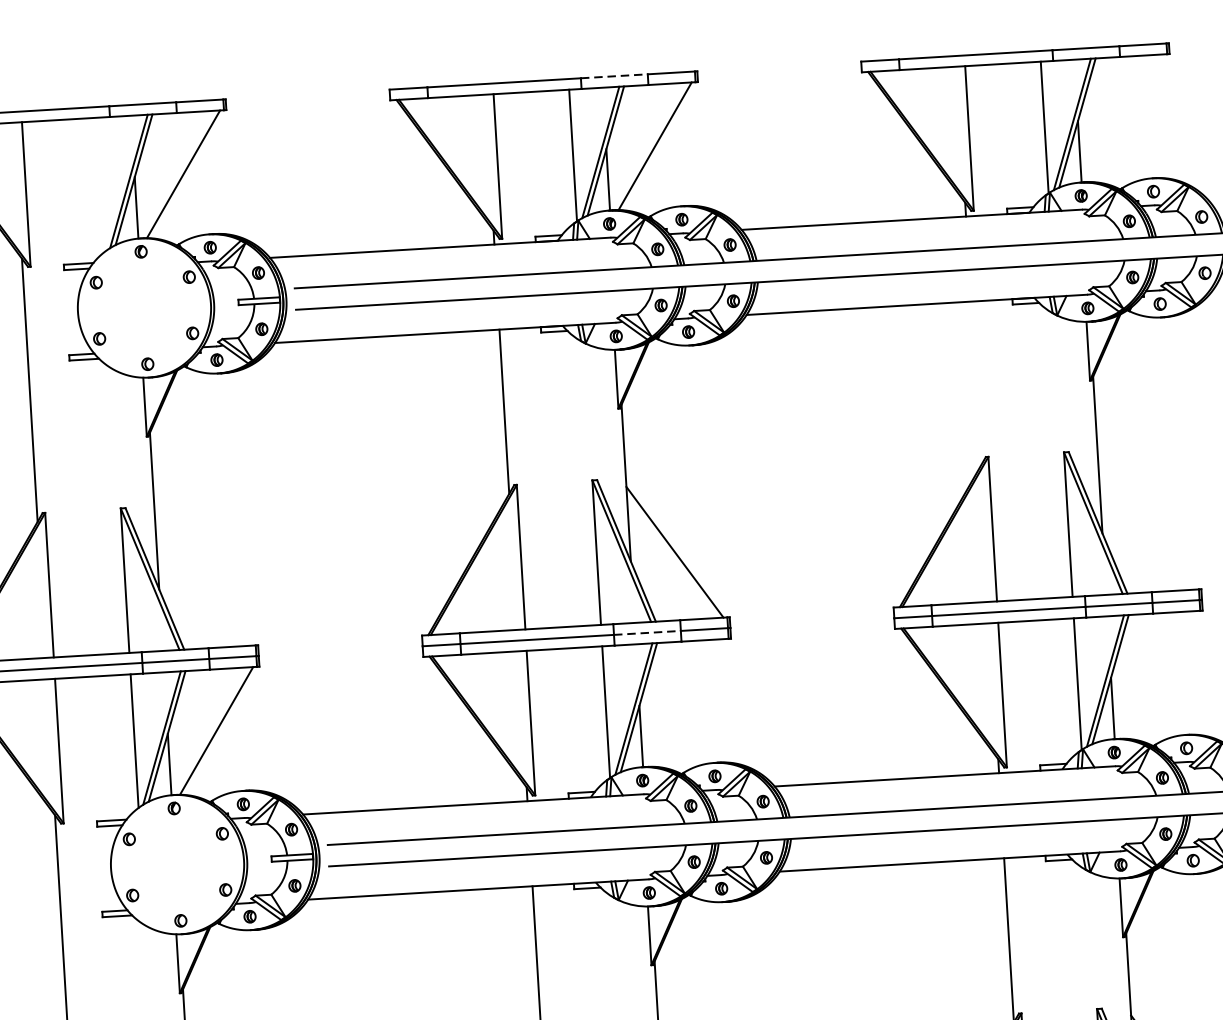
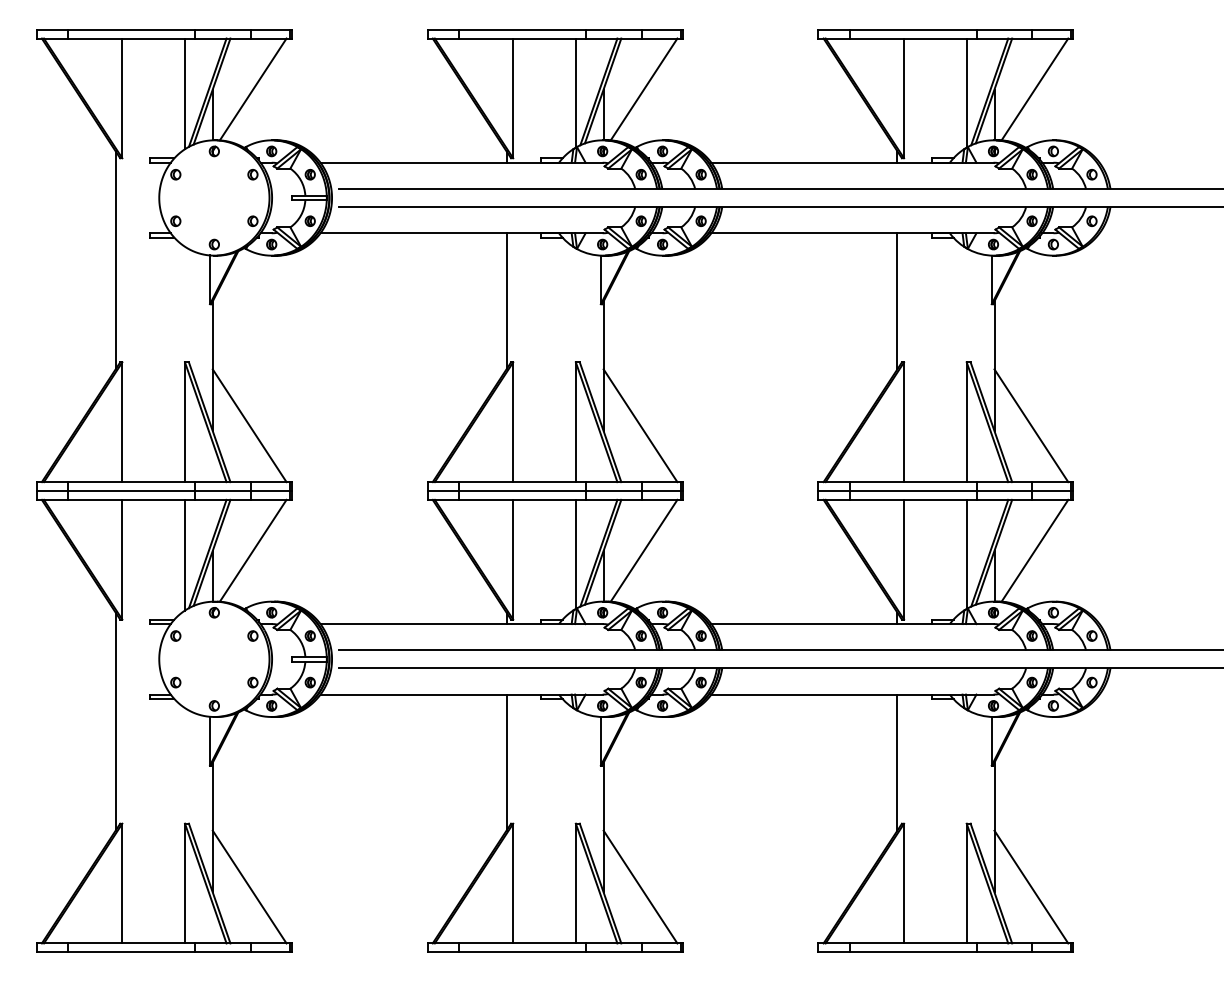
line: (613, 76) -> (613, 29), dashed -> solid
line: (1126, 118) -> (1034, 89), added
line: (102, 184) -> (185, 93), added
line: (976, 383) -> (897, 301), added
line: (1146, 523) -> (1031, 425), added
line: (203, 580) -> (249, 425), added
line: (647, 632) -> (613, 490), dashed -> solid
line: (1159, 674) -> (1034, 550), added
line: (687, 702) -> (643, 550), added

